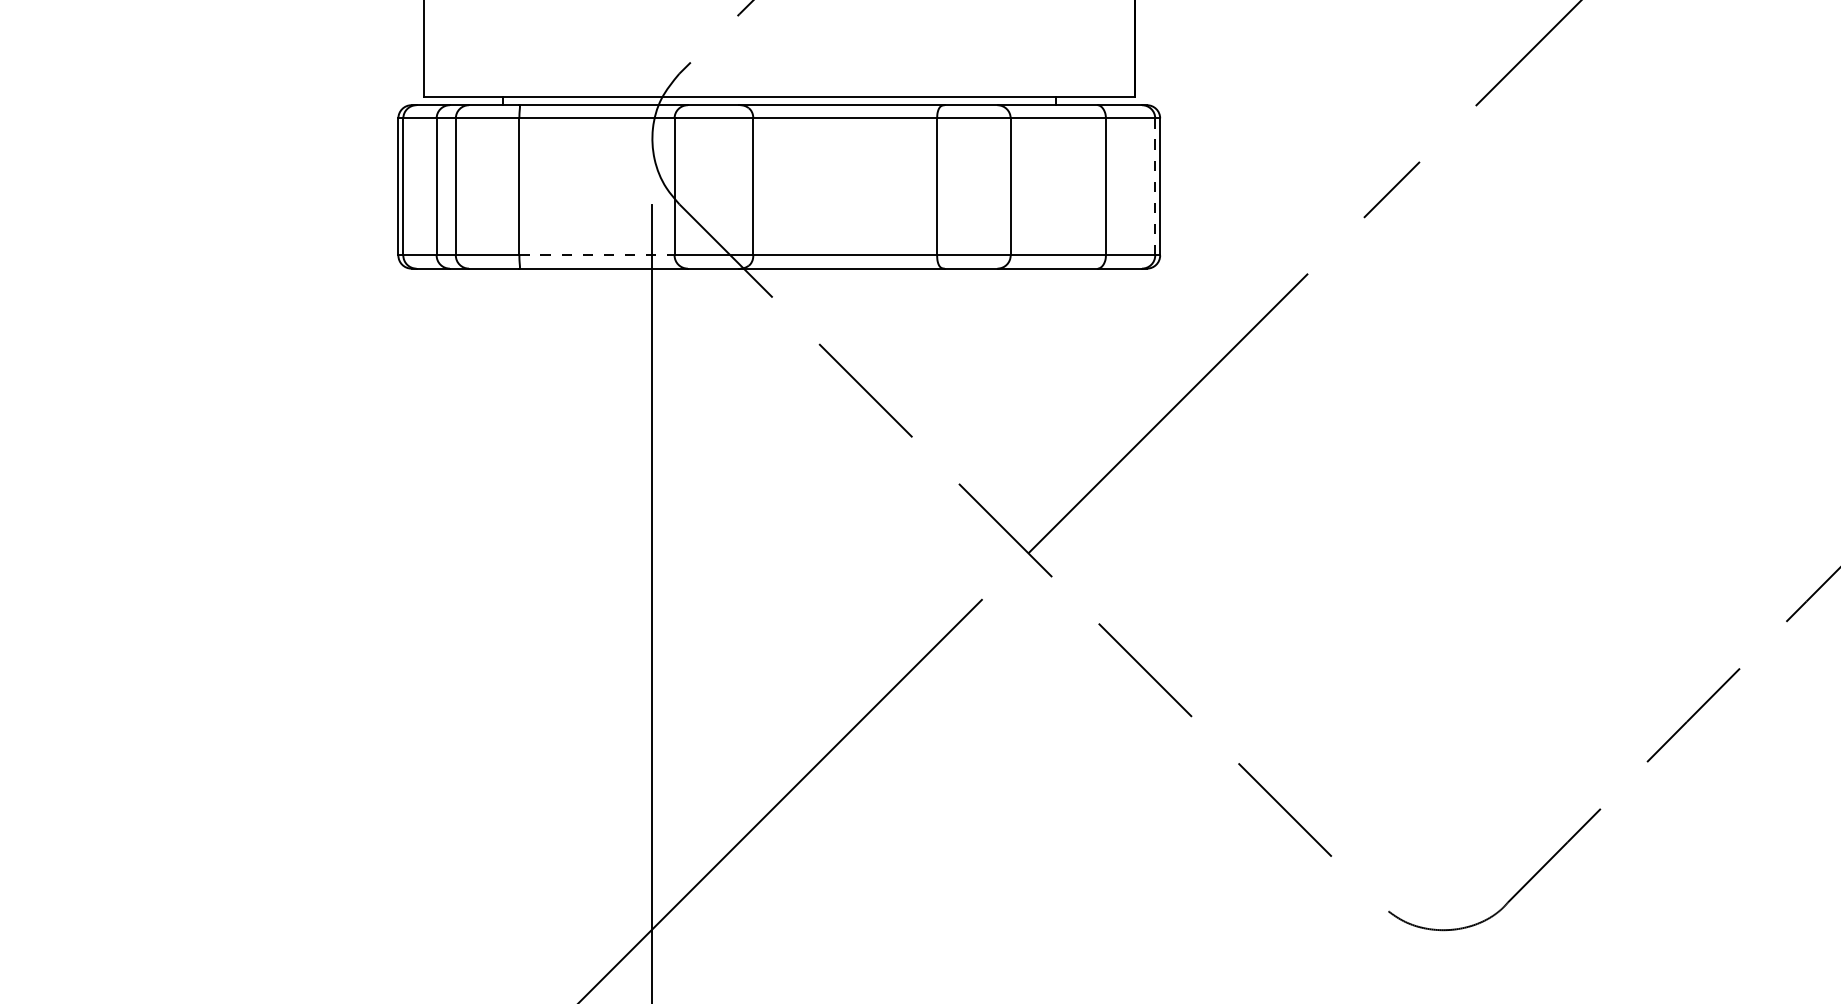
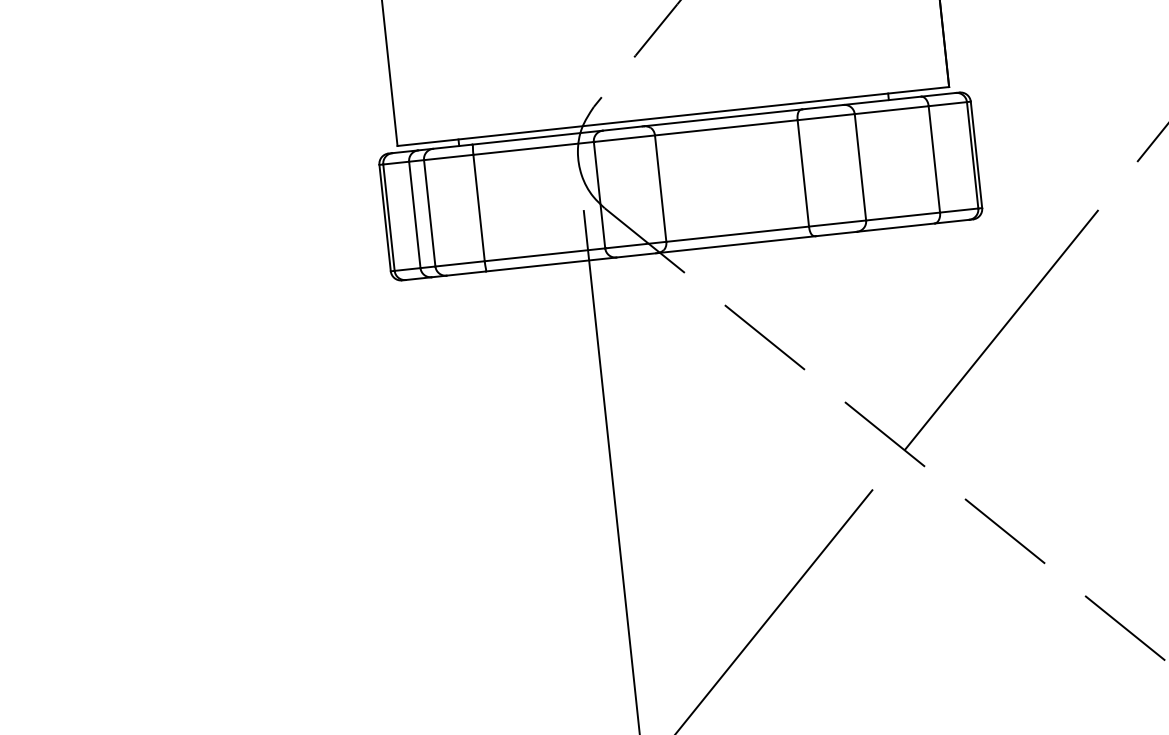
line: (1155, 186) -> (972, 154), dashed -> solid
line: (598, 255) -> (546, 254), dashed -> solid

